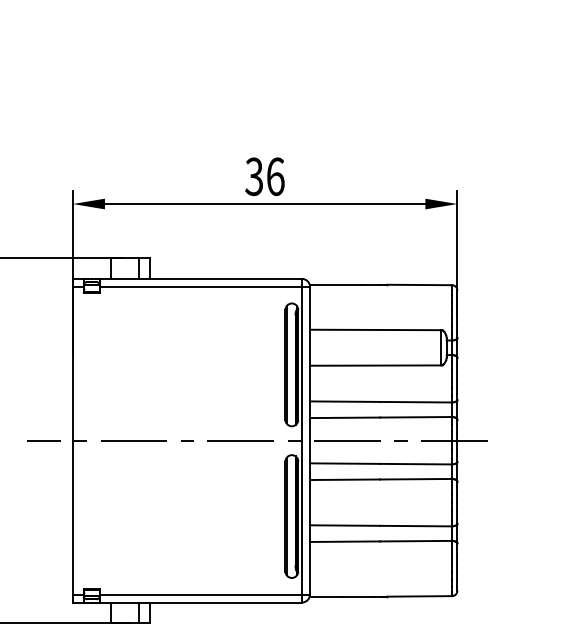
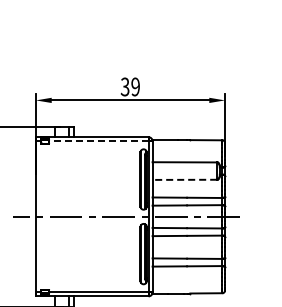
text: (275, 175) -> (135, 86), 36 -> 39
line: (200, 287) -> (98, 141), solid -> dashed
line: (374, 364) -> (184, 179), solid -> dashed

